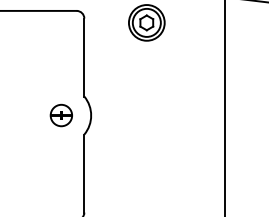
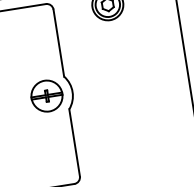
part: (61, 115) -> (47, 96), size x1.67

